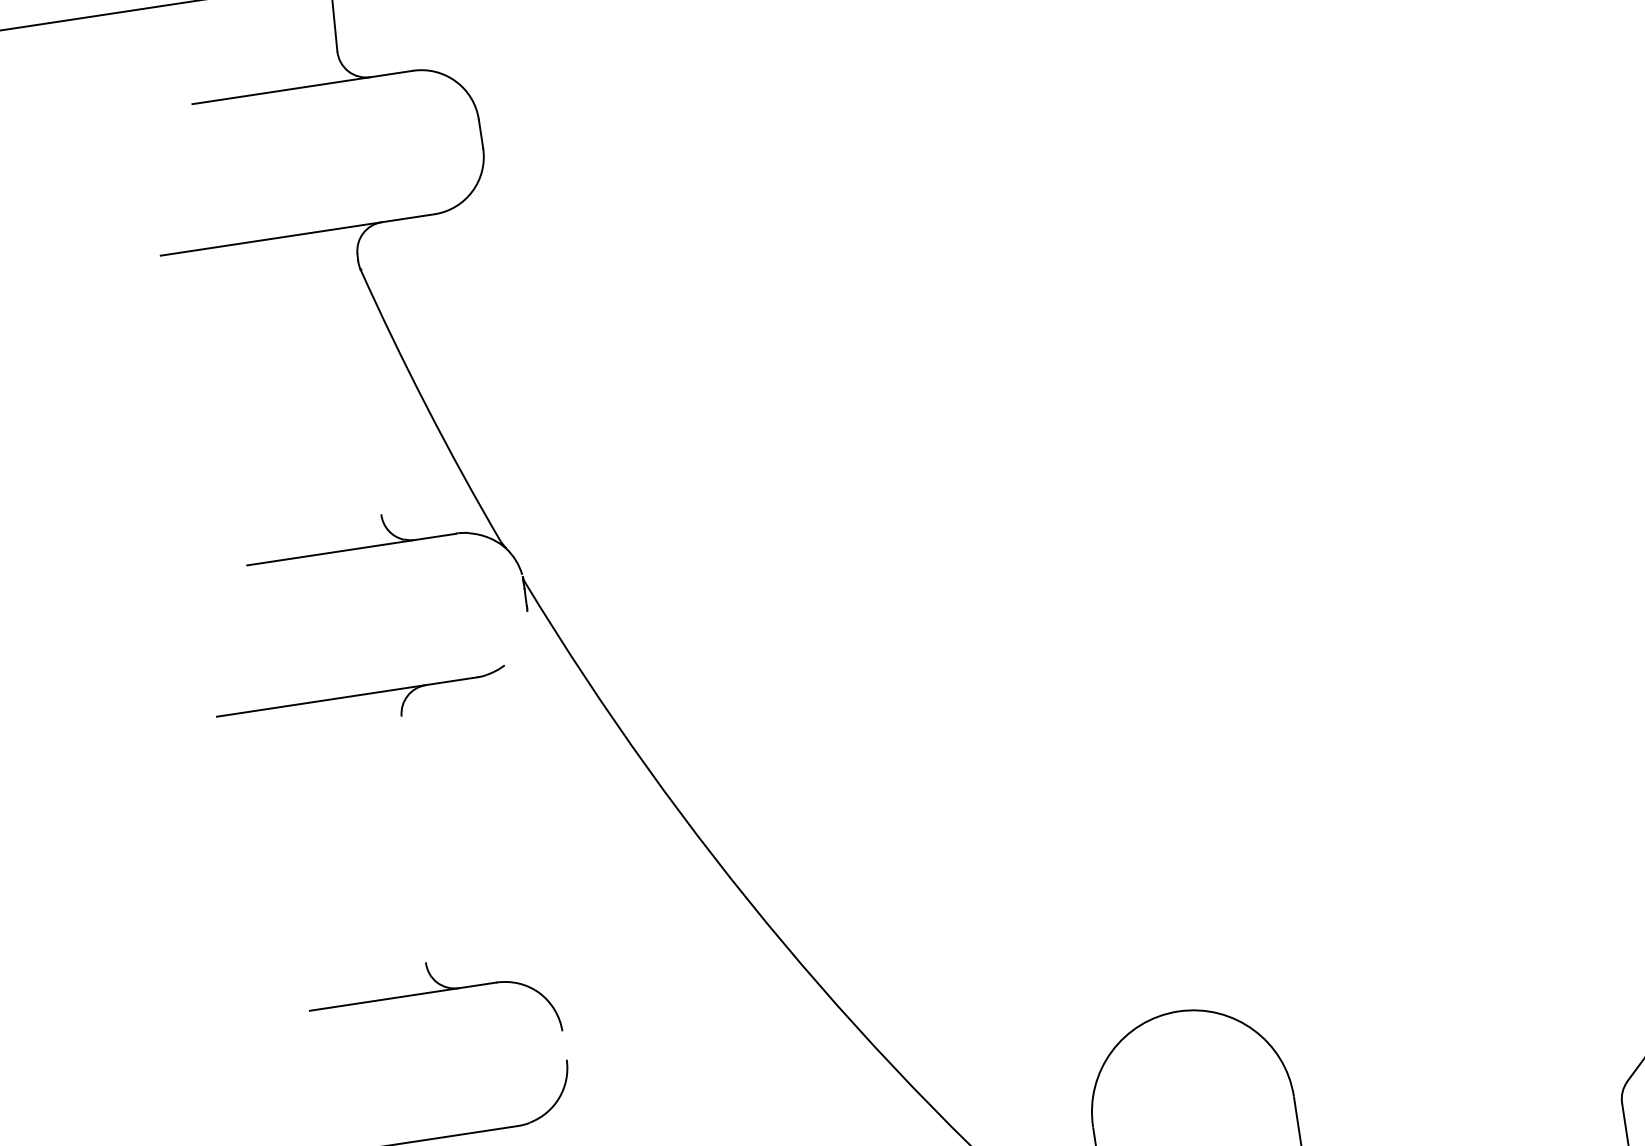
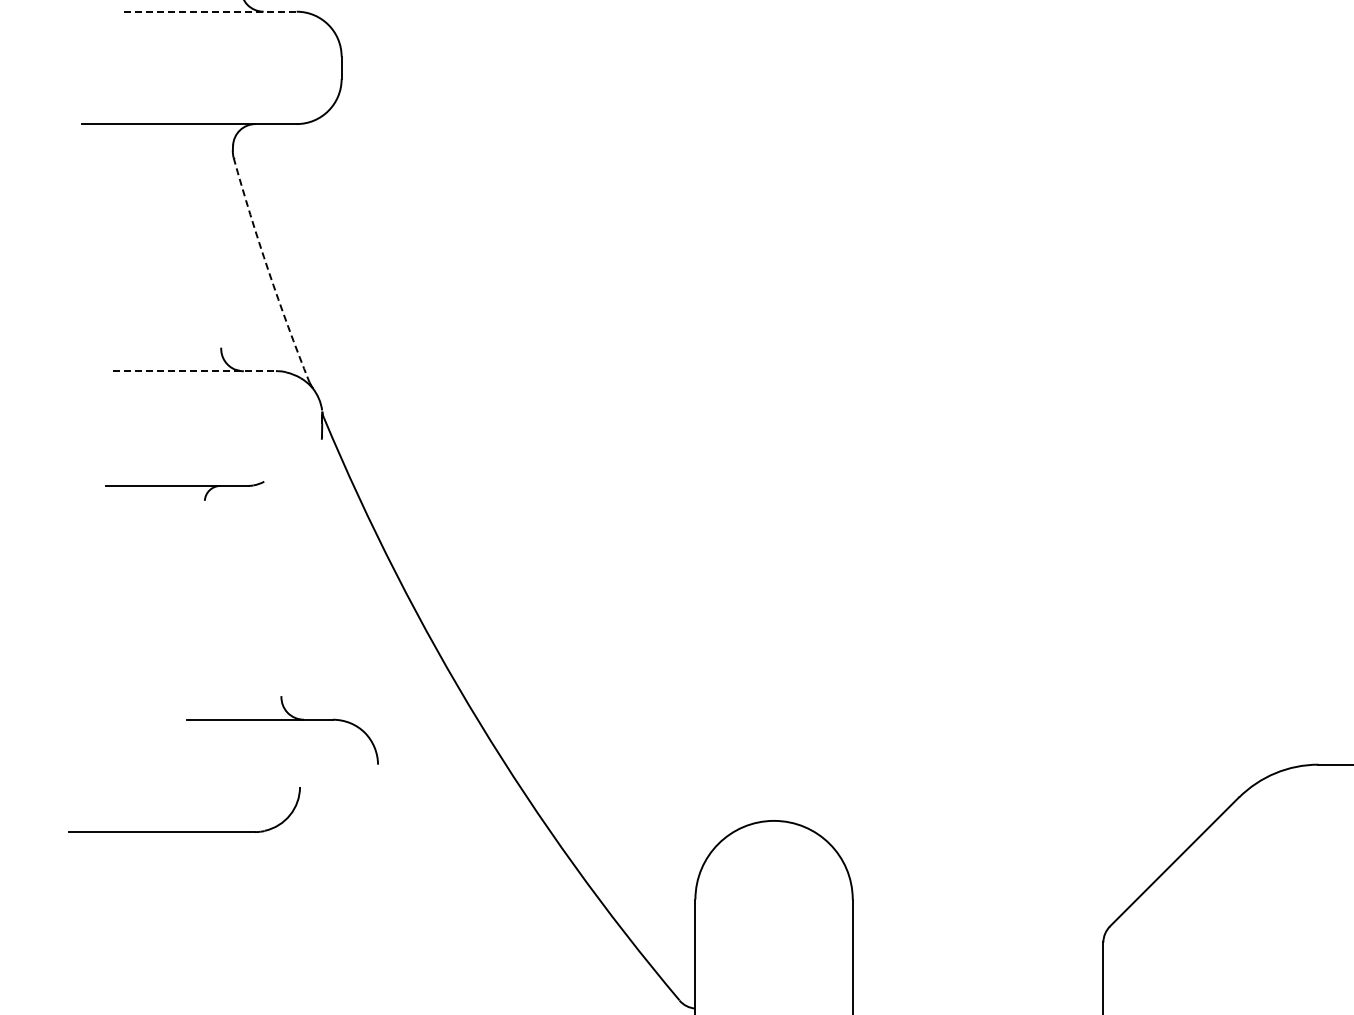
line: (302, 87) -> (210, 11), solid -> dashed
arc: (426, 407) -> (268, 271), solid -> dashed
line: (351, 549) -> (194, 371), solid -> dashed
part: (362, 703) -> (184, 490), size x0.7
part: (431, 993) -> (282, 720), moved

